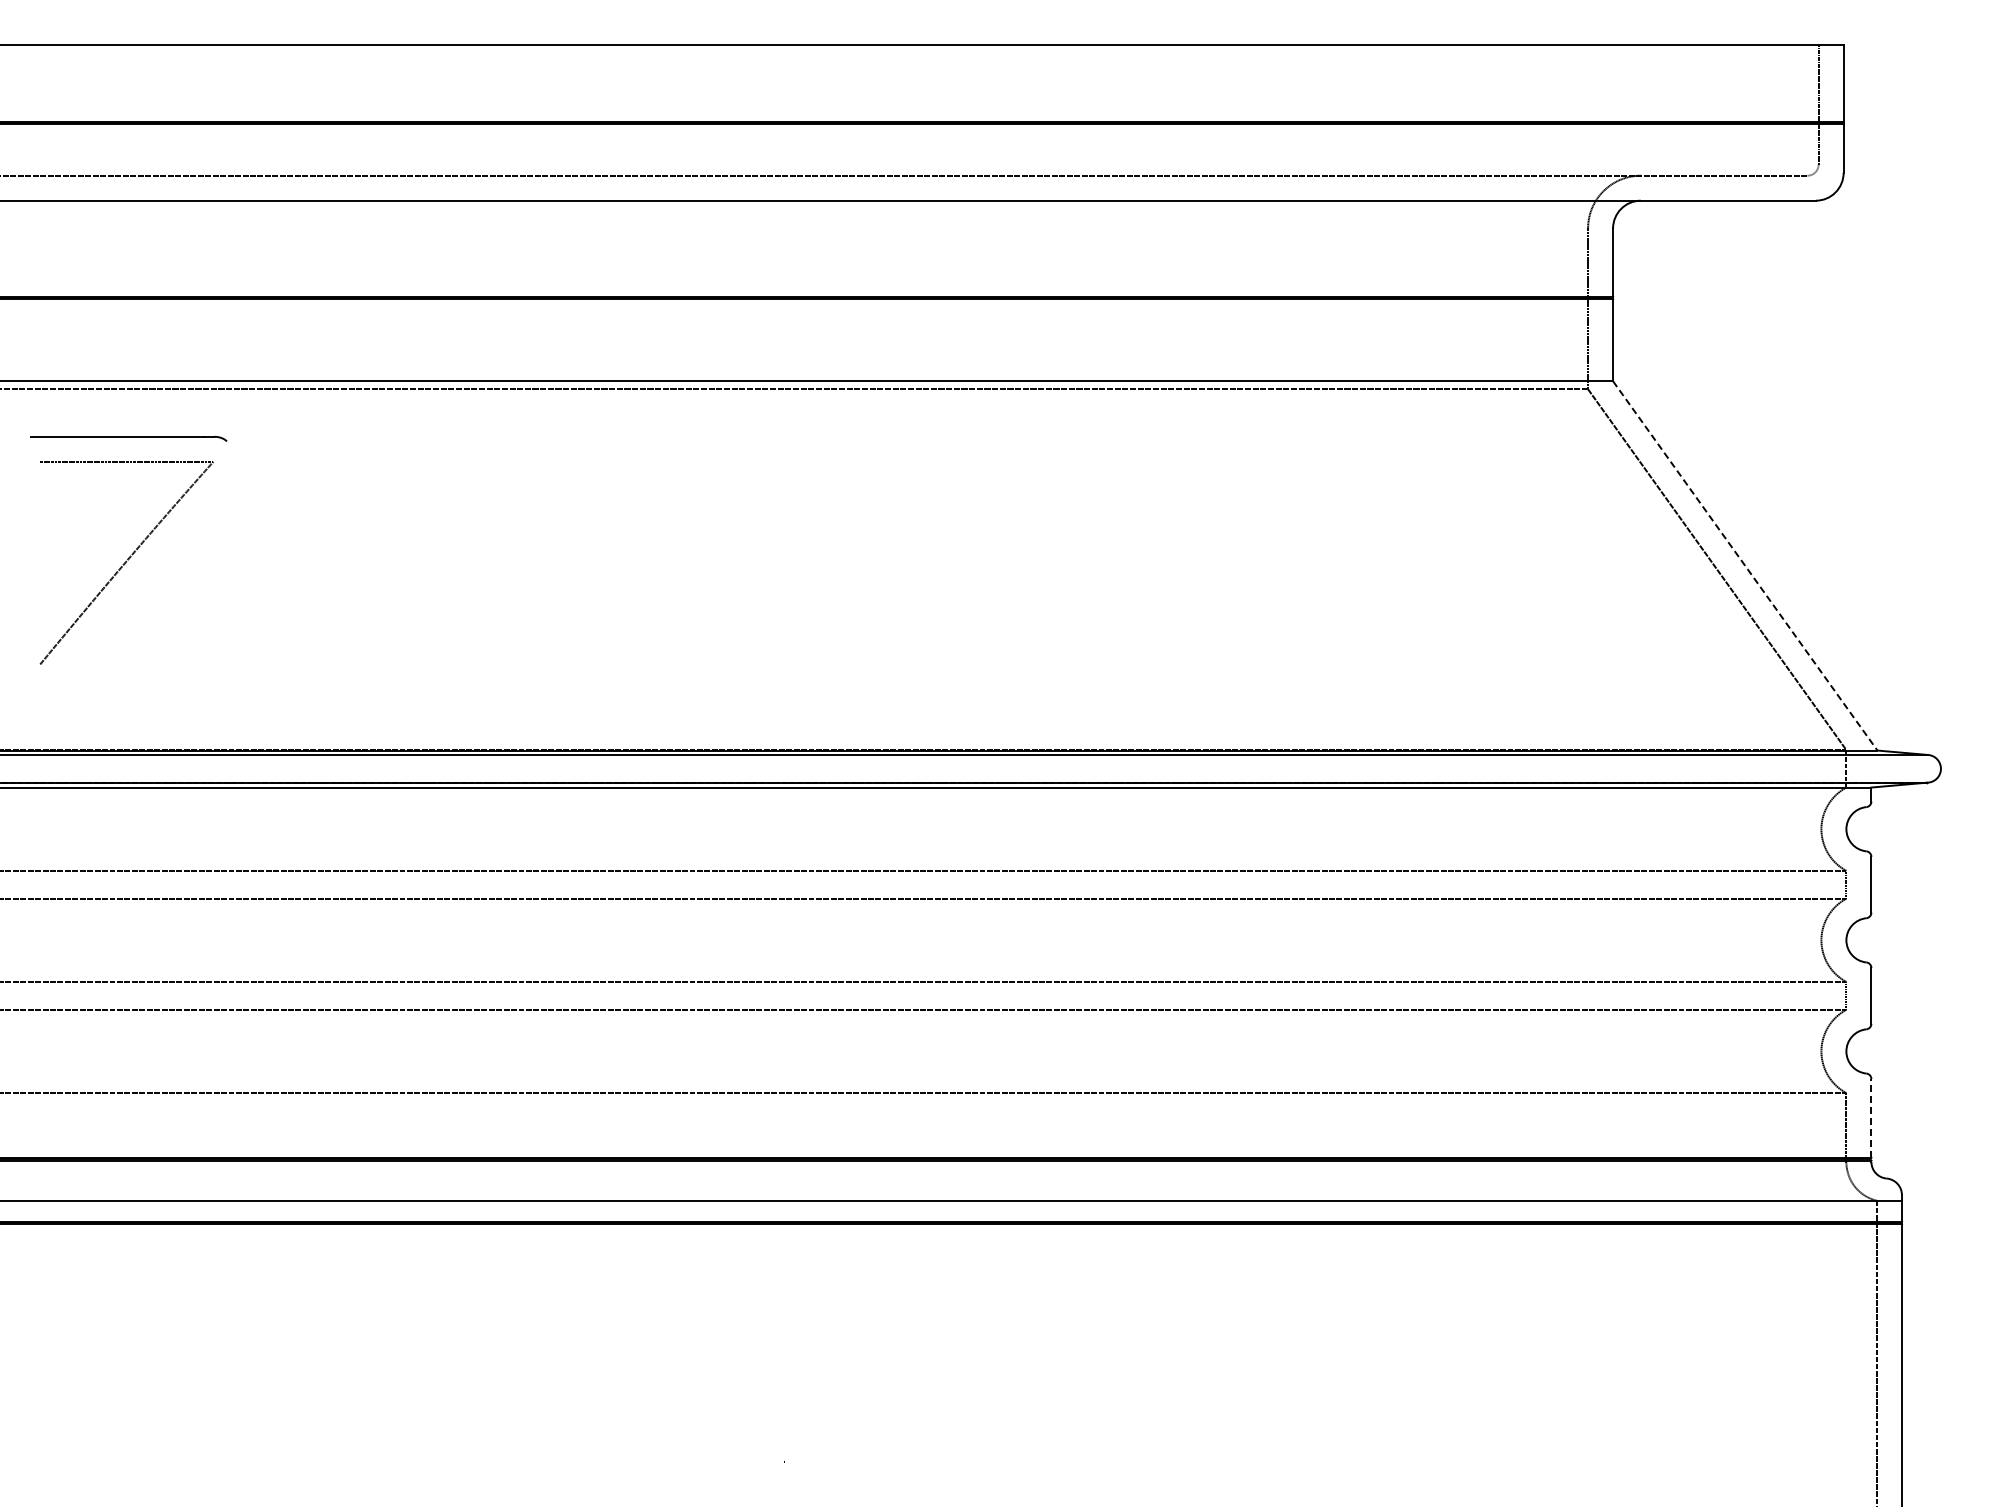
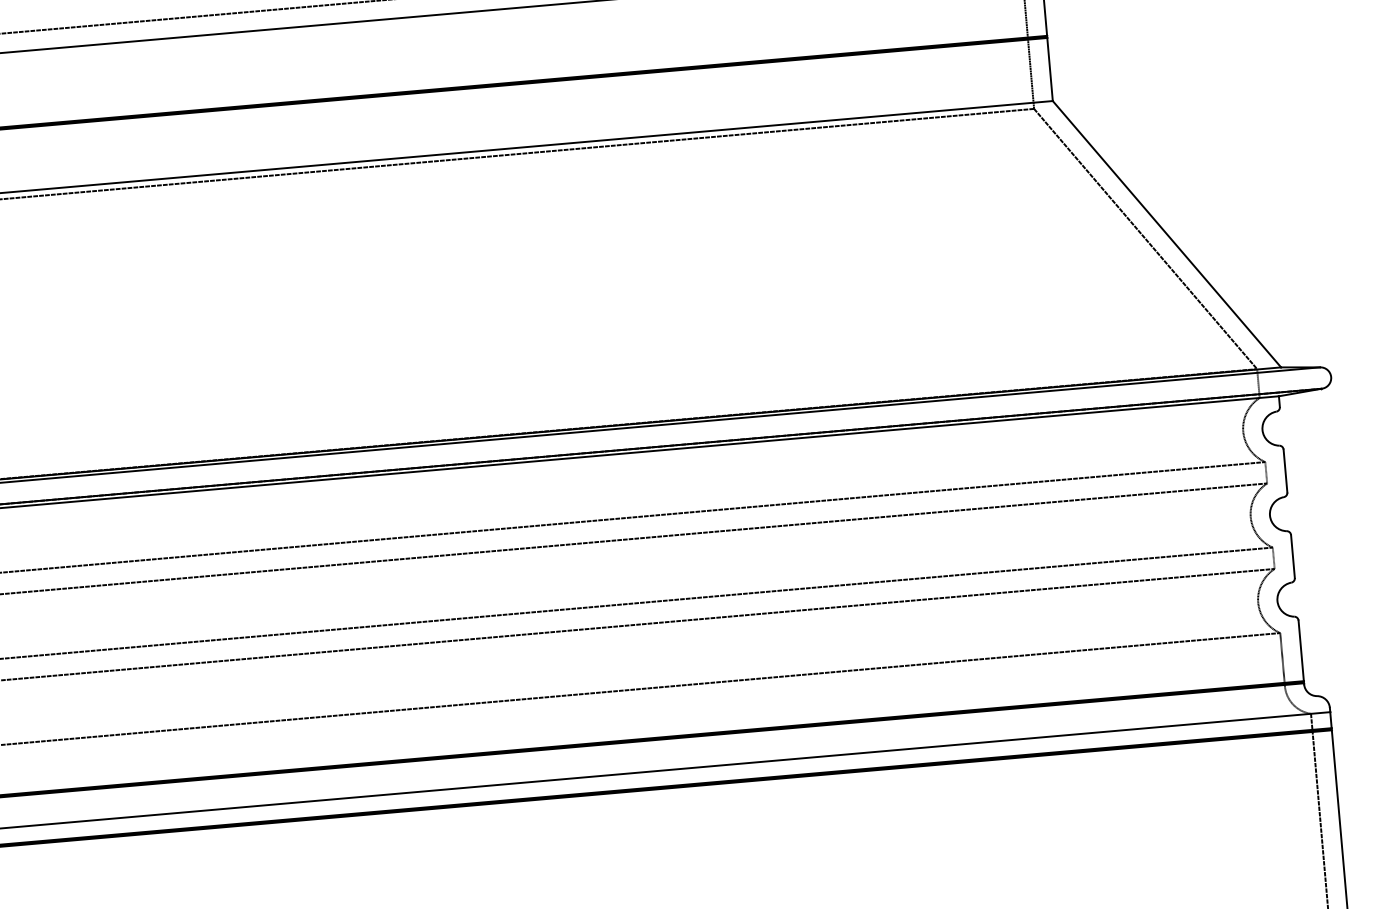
line: (1745, 566) -> (1167, 234), dashed -> solid
line: (1871, 1117) -> (1301, 650), dashed -> solid

